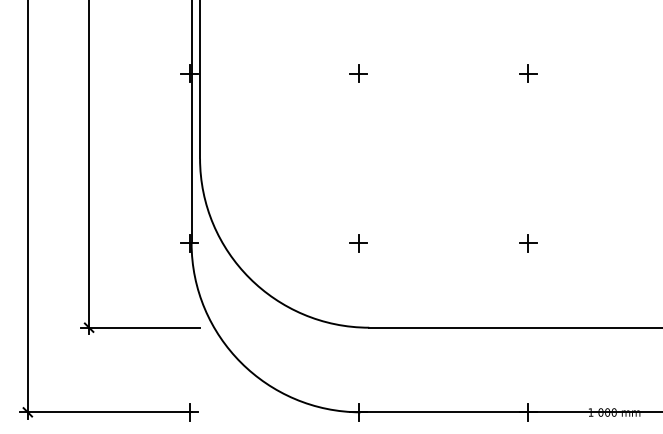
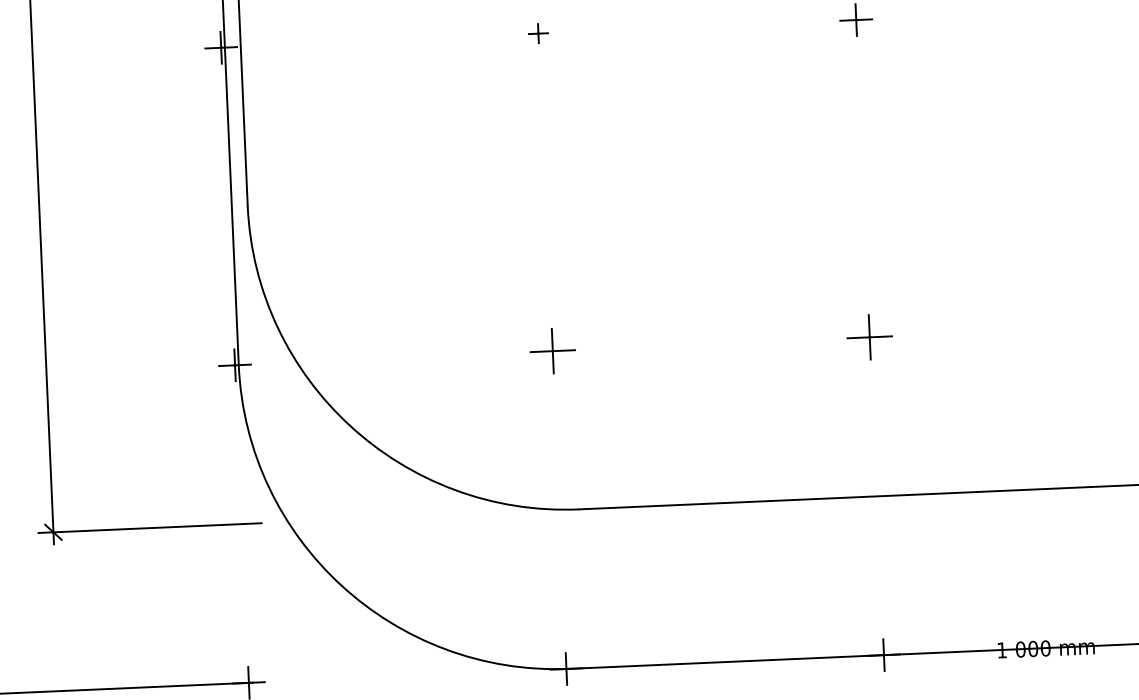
part: (358, 73) -> (538, 33), size x0.6
part: (358, 243) -> (551, 352), size x1.4
part: (528, 243) -> (870, 338), size x1.4

